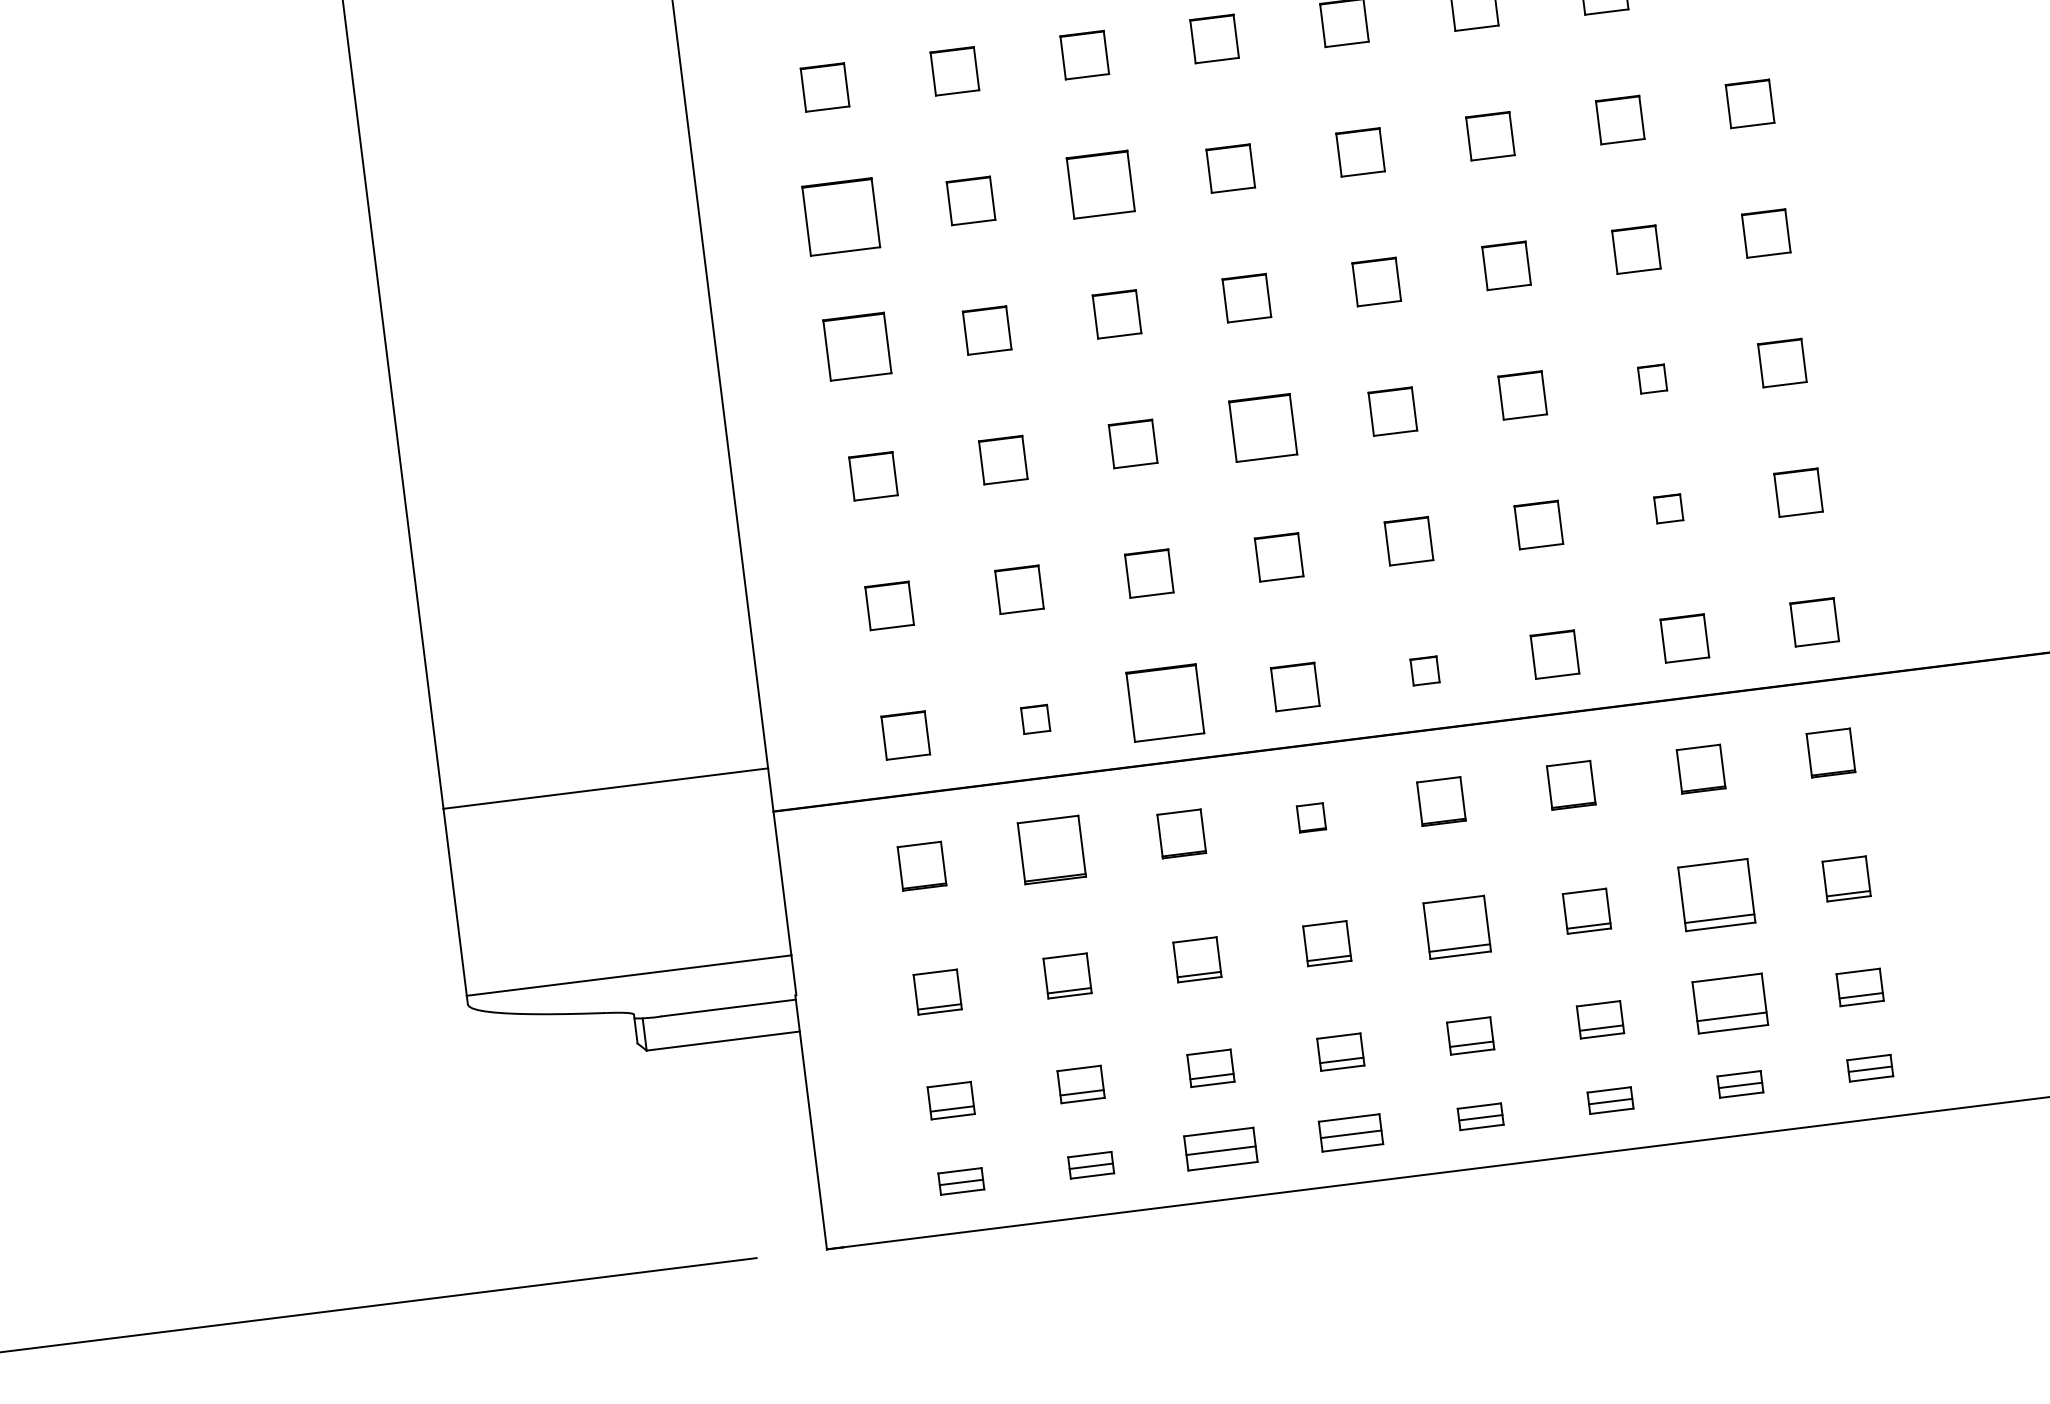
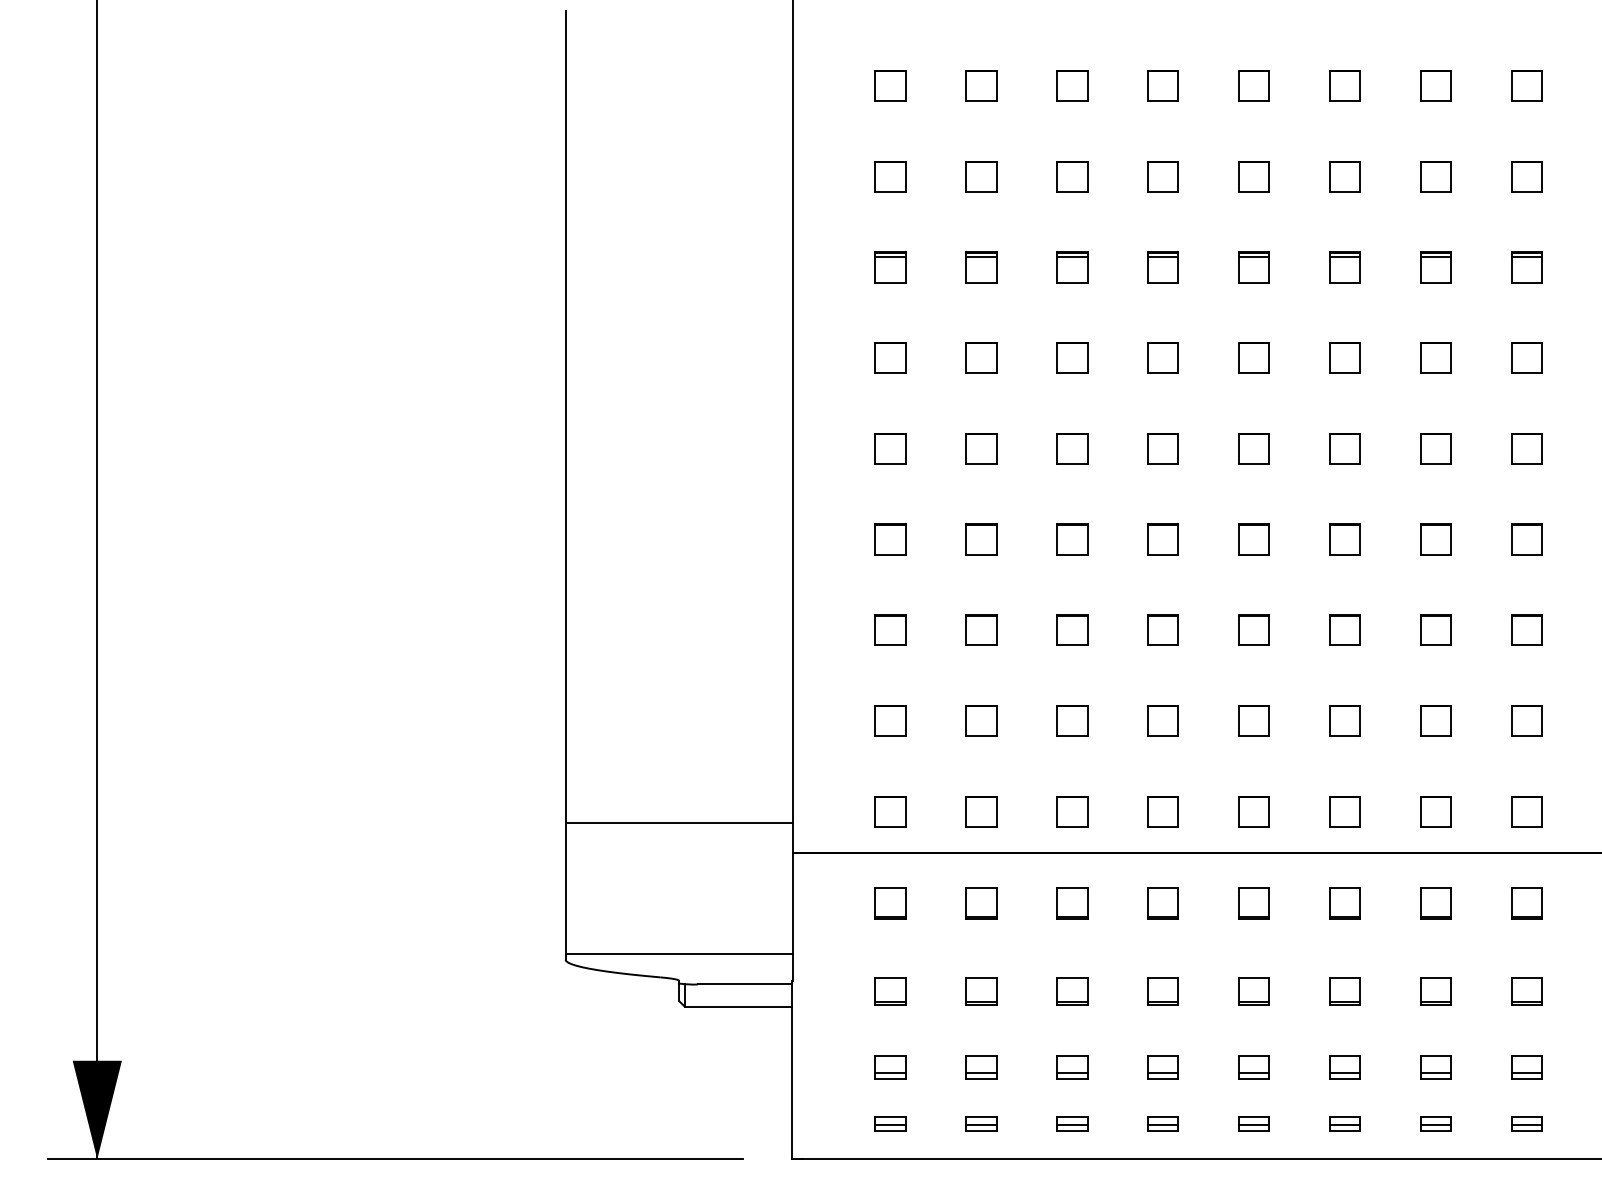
part: (1101, 184) -> (1072, 448), size x0.71
part: (841, 216) -> (890, 448), size x0.62
part: (857, 346) -> (890, 539), size x0.71
part: (1651, 378) -> (1435, 629), size x1.67
part: (1261, 426) -> (1162, 629), size x0.71
part: (1667, 508) -> (1435, 720), size x1.67
part: (1424, 670) -> (1253, 811), size x1.67
part: (1165, 702) -> (1072, 811), size x0.62
part: (1035, 718) -> (981, 811), size x1.67
part: (1310, 818) -> (1162, 903), size x1.67
part: (1052, 850) -> (981, 903), size x0.71
part: (1716, 895) -> (1435, 991), size x0.62
part: (1456, 927) -> (1253, 991), size x0.71
part: (1729, 1003) -> (1435, 1067), size x0.62
part: (1349, 1132) -> (1162, 1123), size x0.71
part: (1221, 1148) -> (1072, 1123), size x0.62

